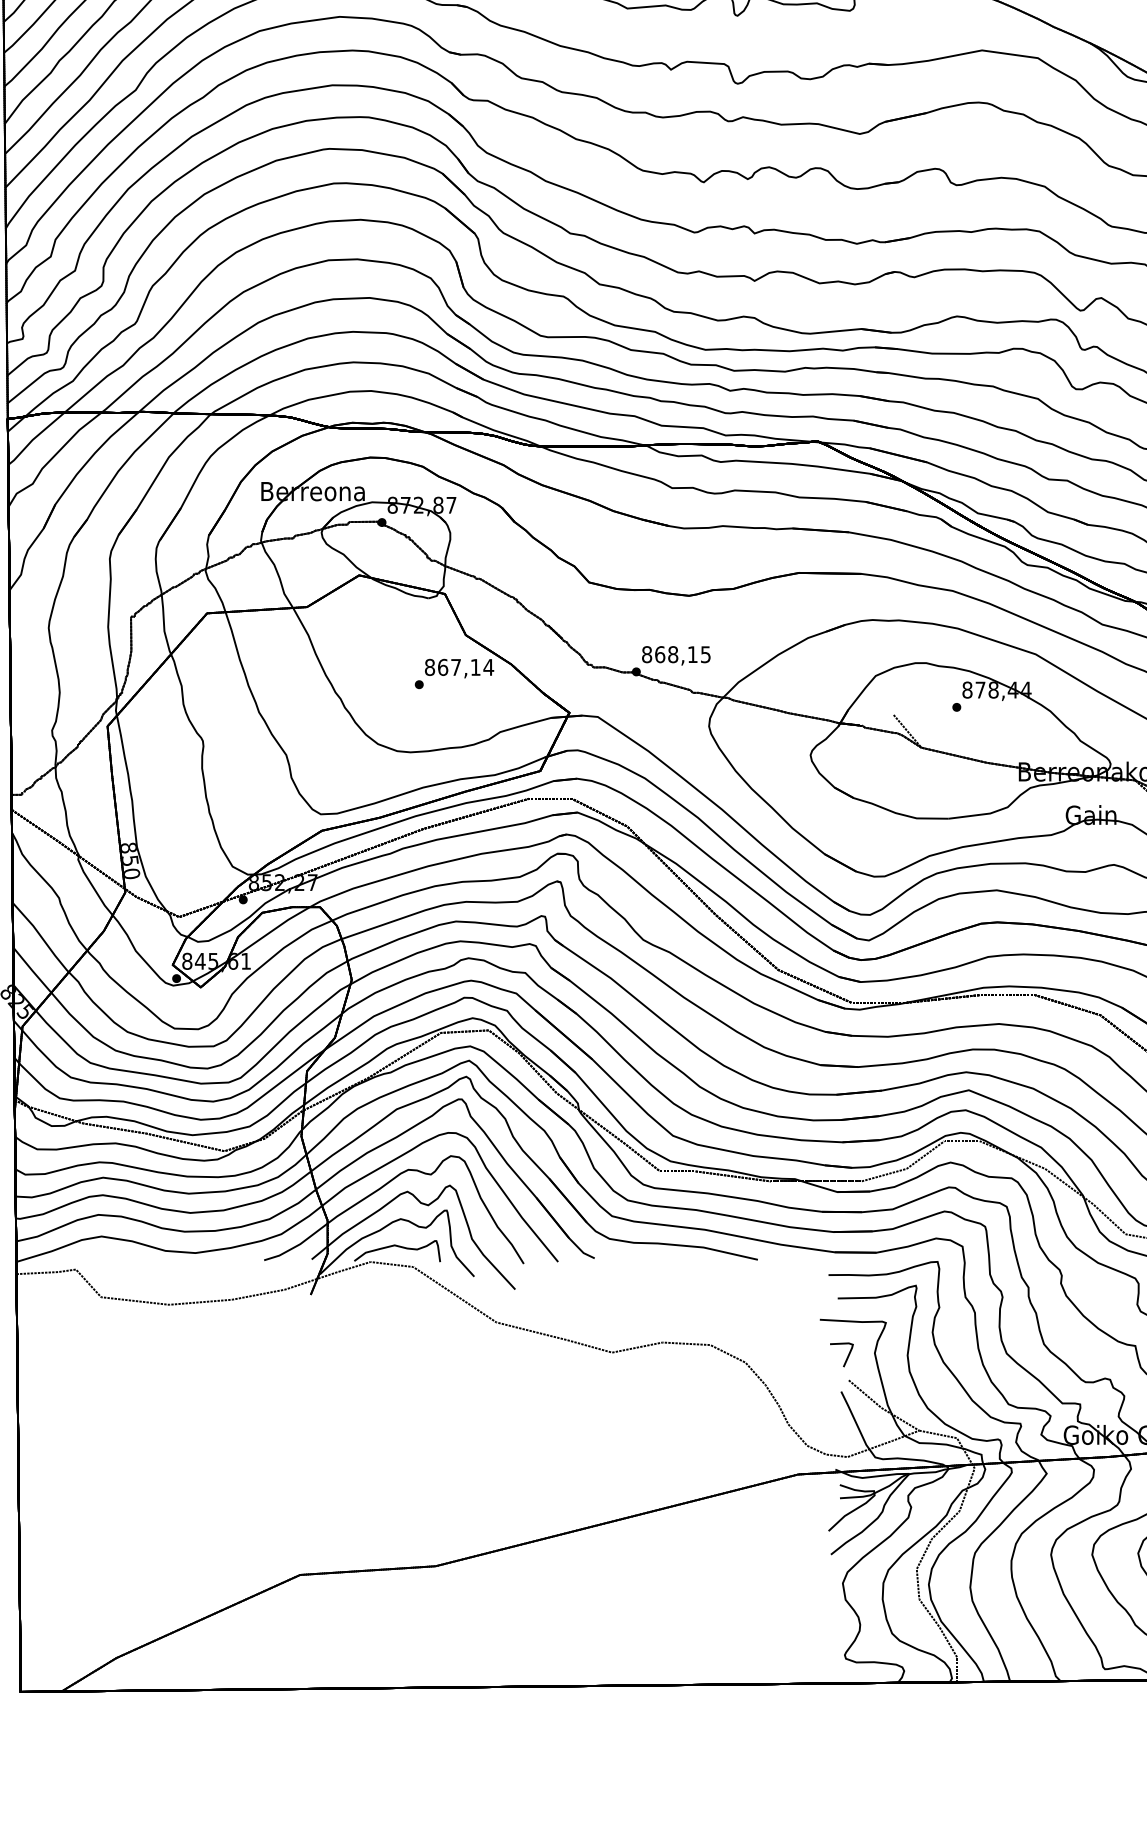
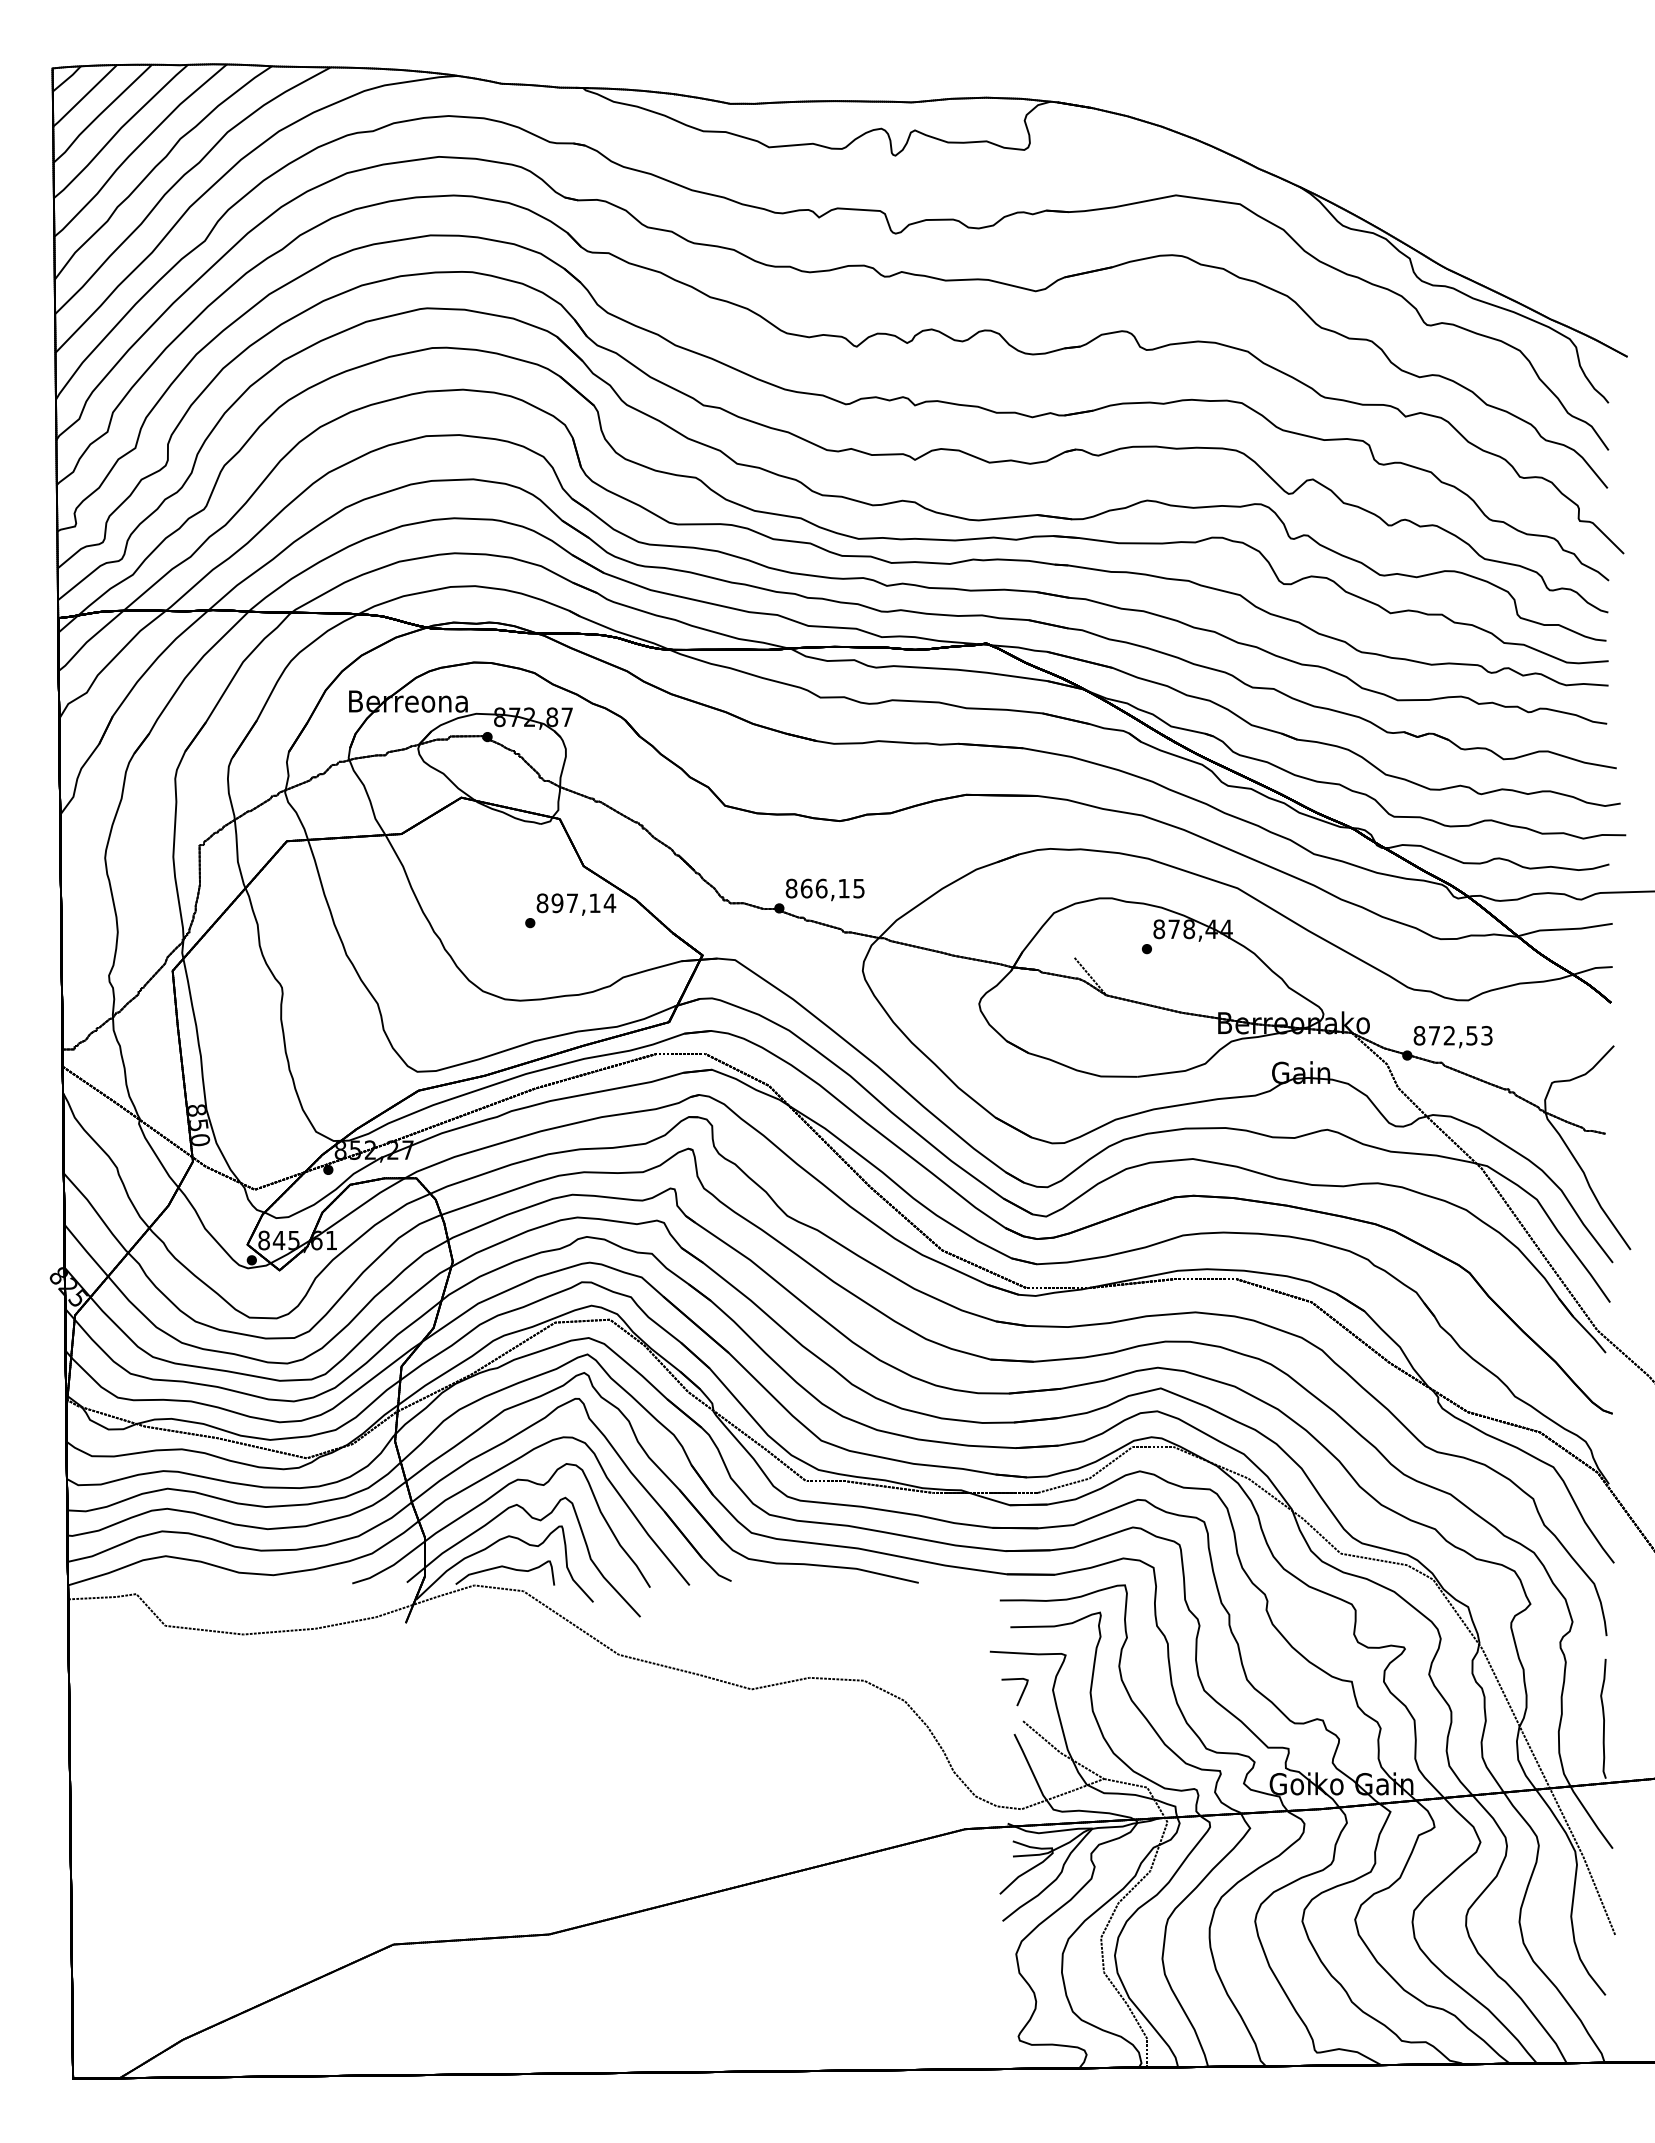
text: (673, 654) -> (821, 888), 868,15 -> 866,15
text: (443, 667) -> (557, 903), 867,14 -> 897,14

